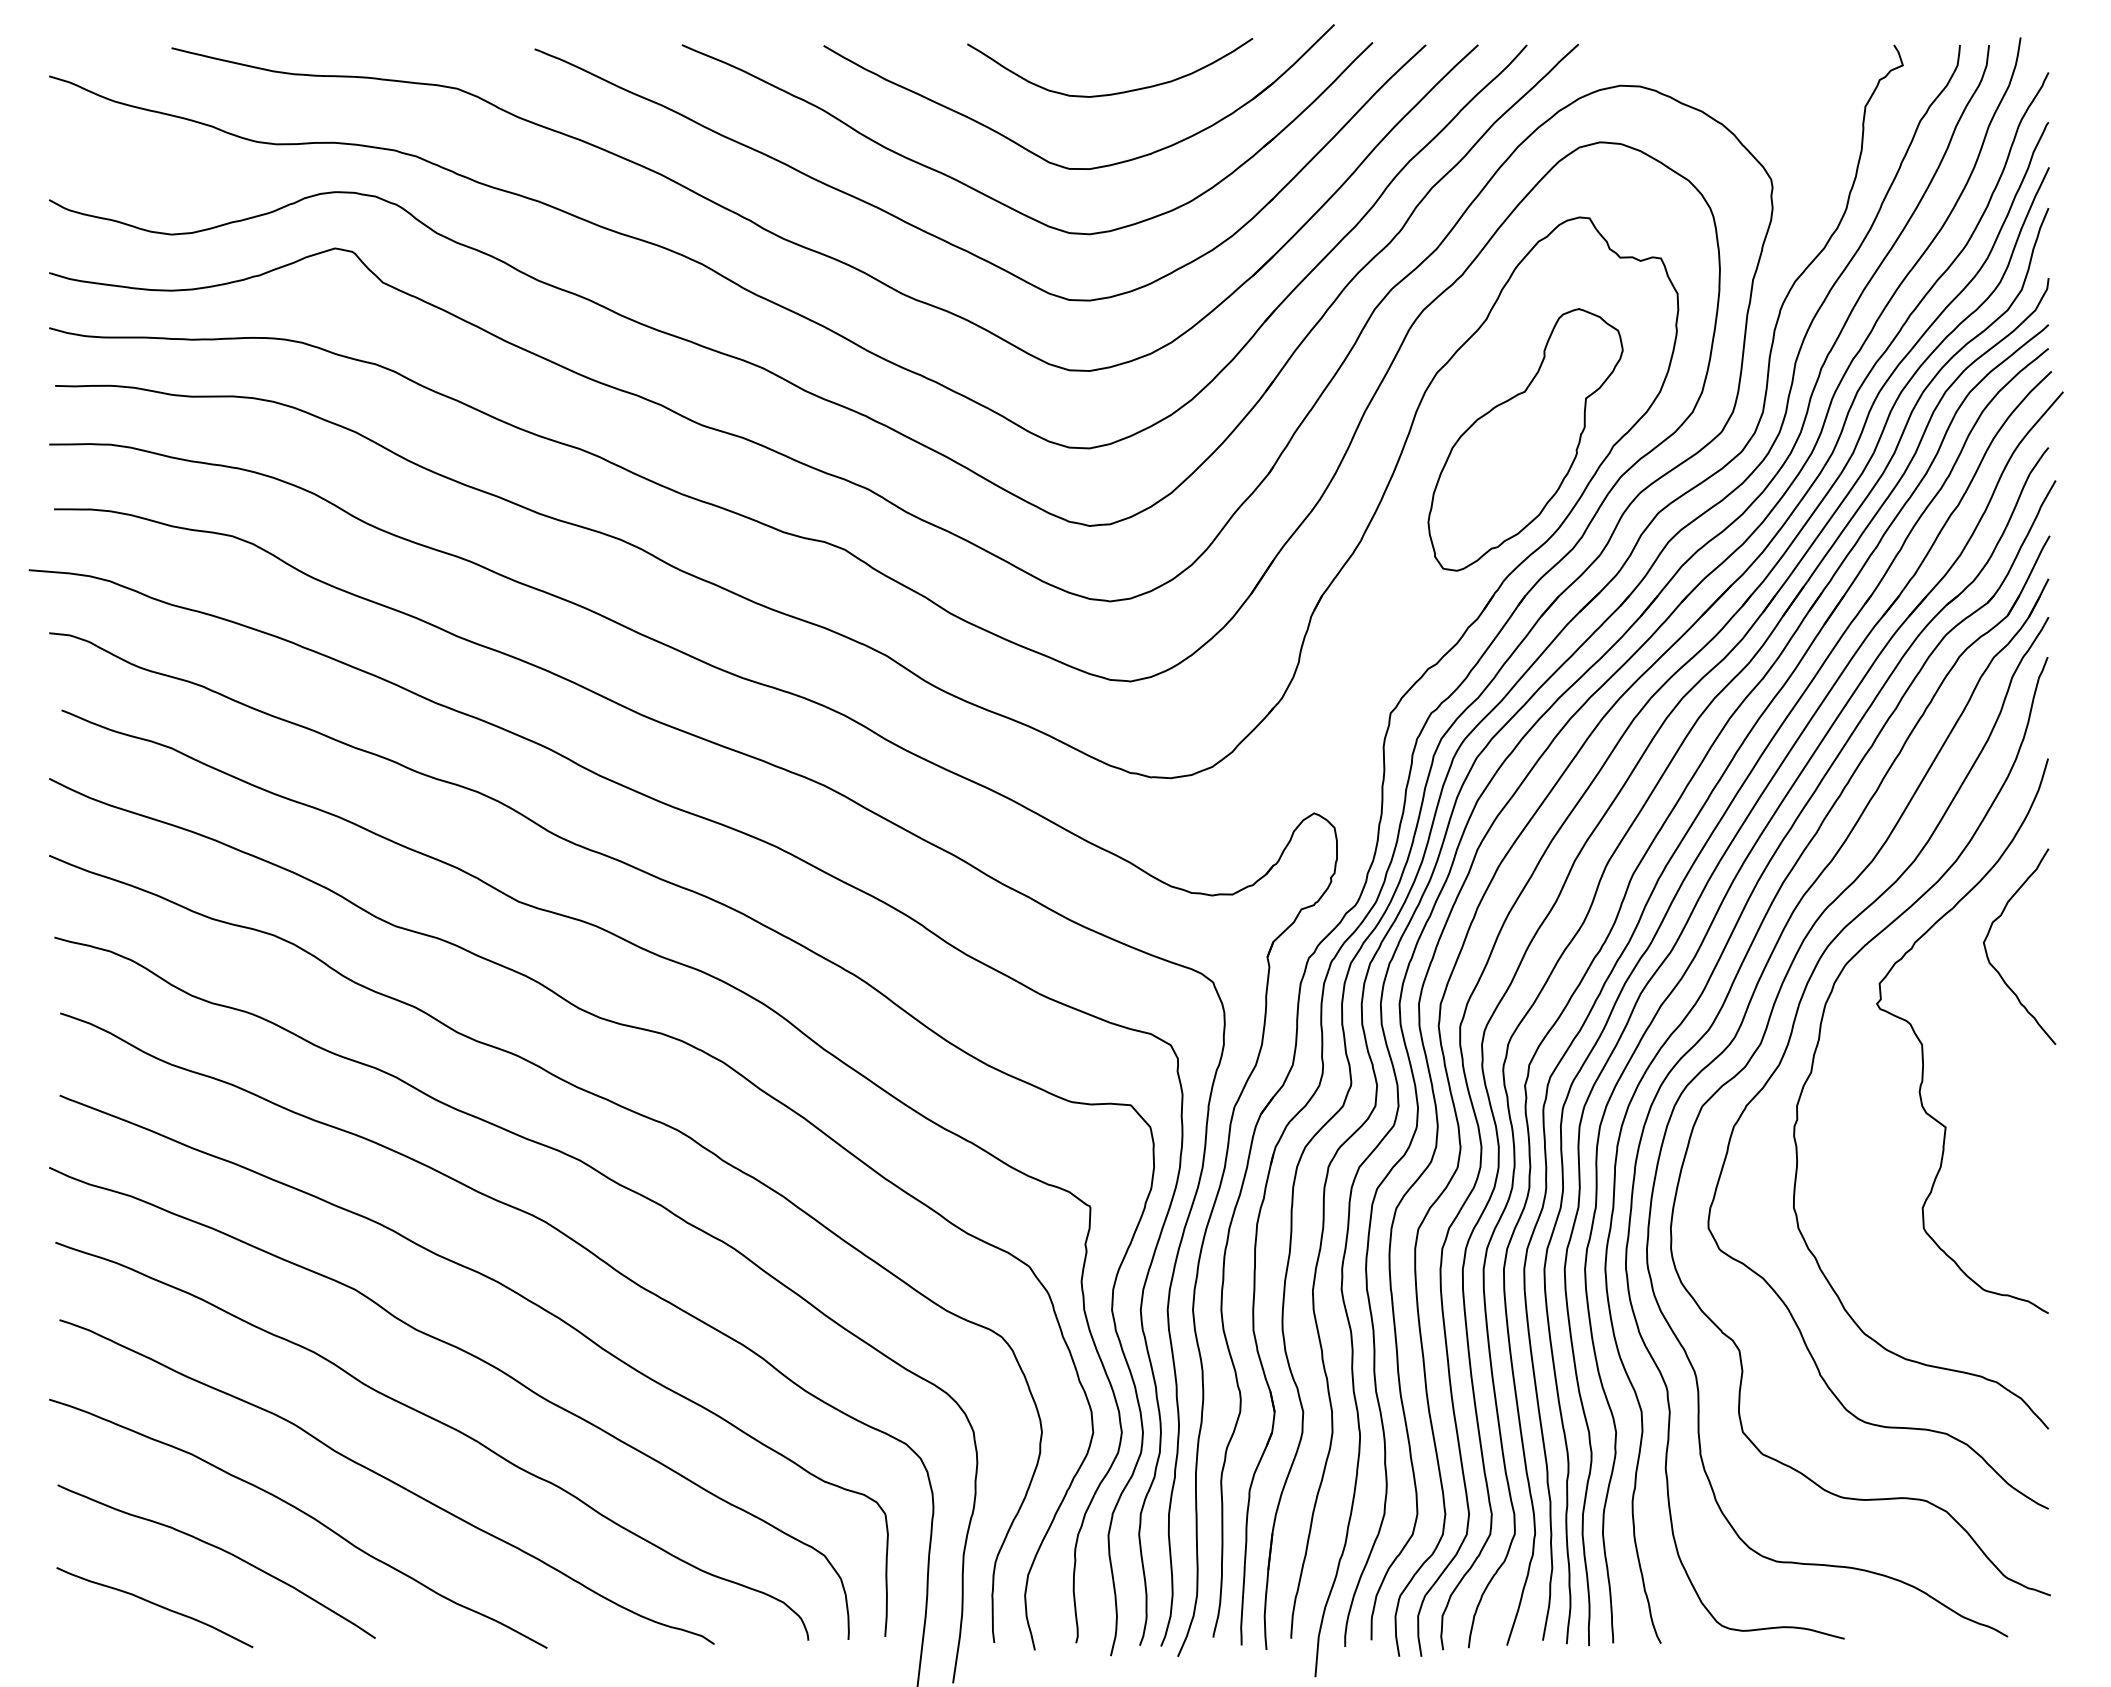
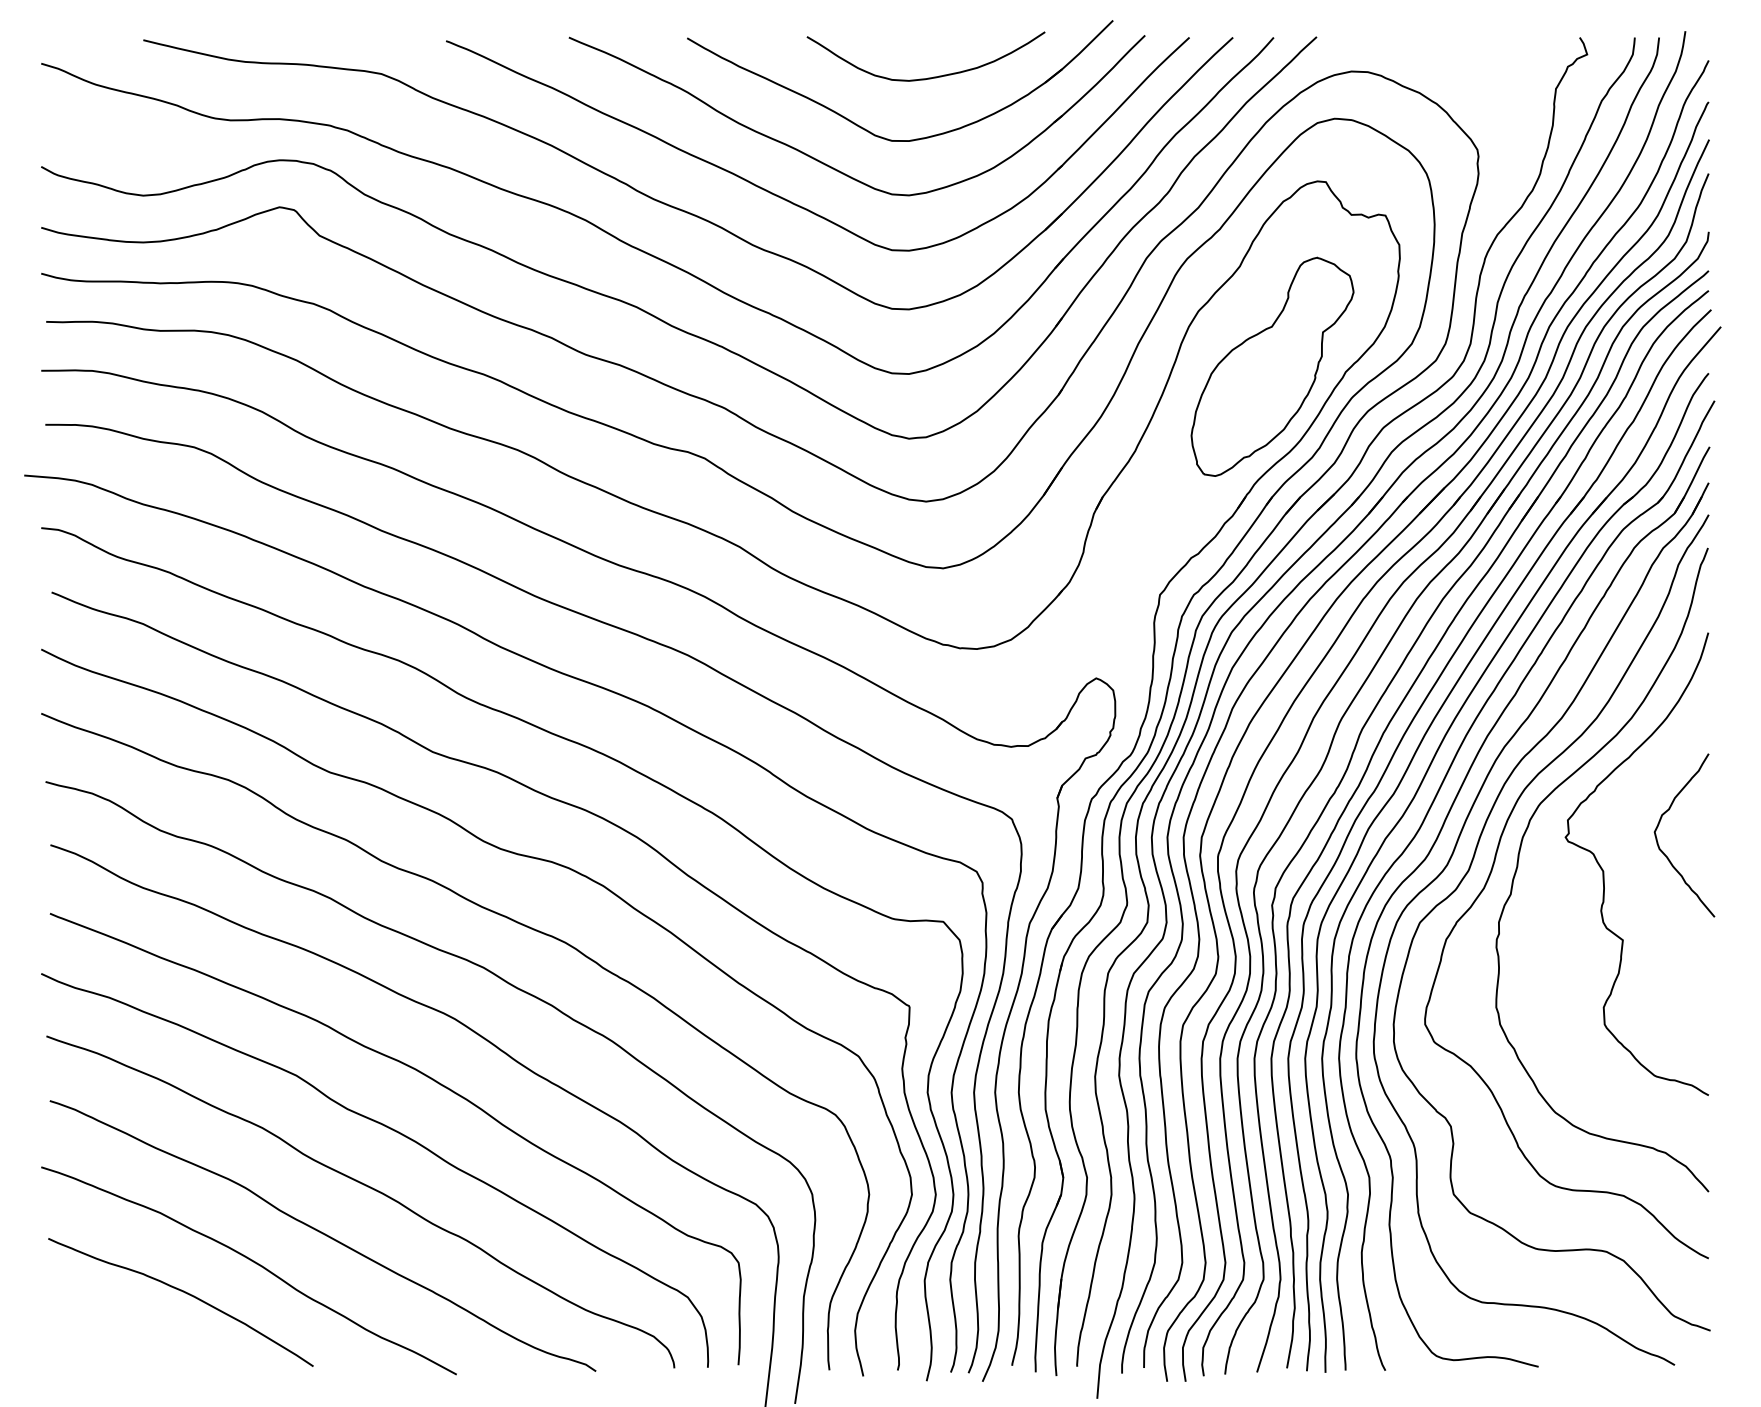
curve: (1995, 967) -> (1664, 852), moved
curve: (155, 1605) -> (129, 1339), removed

